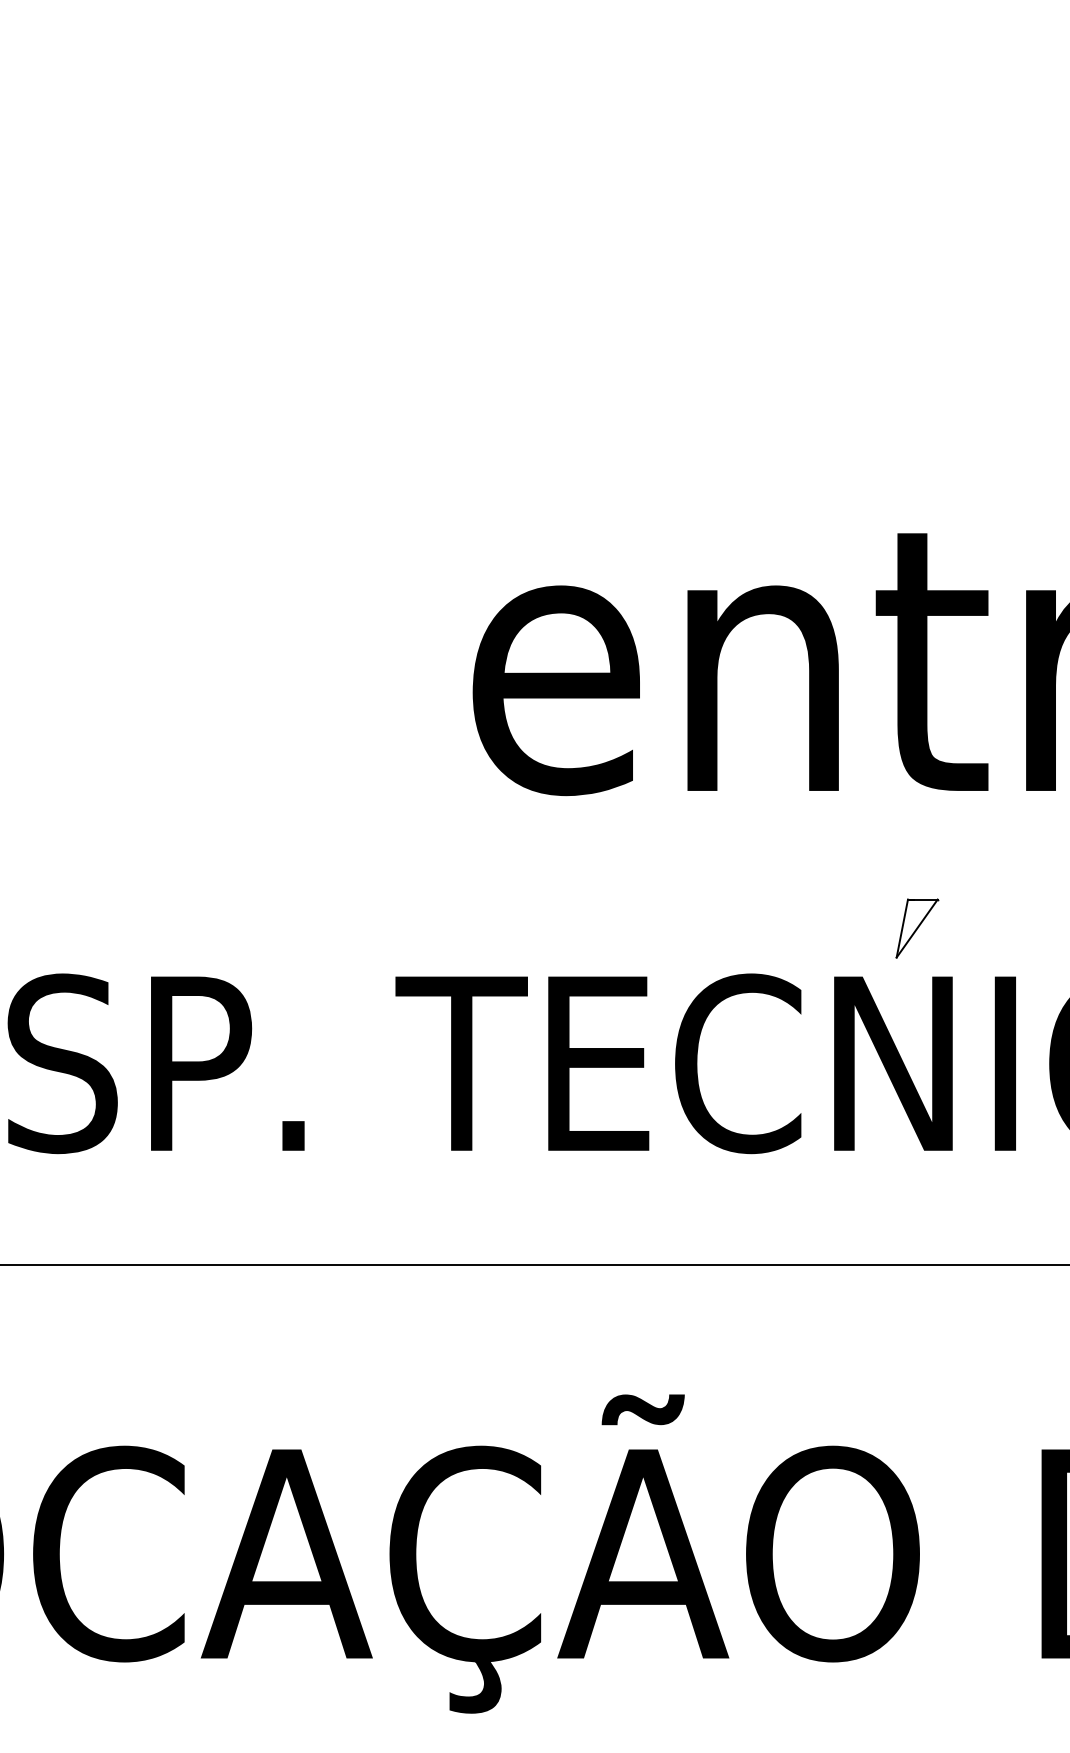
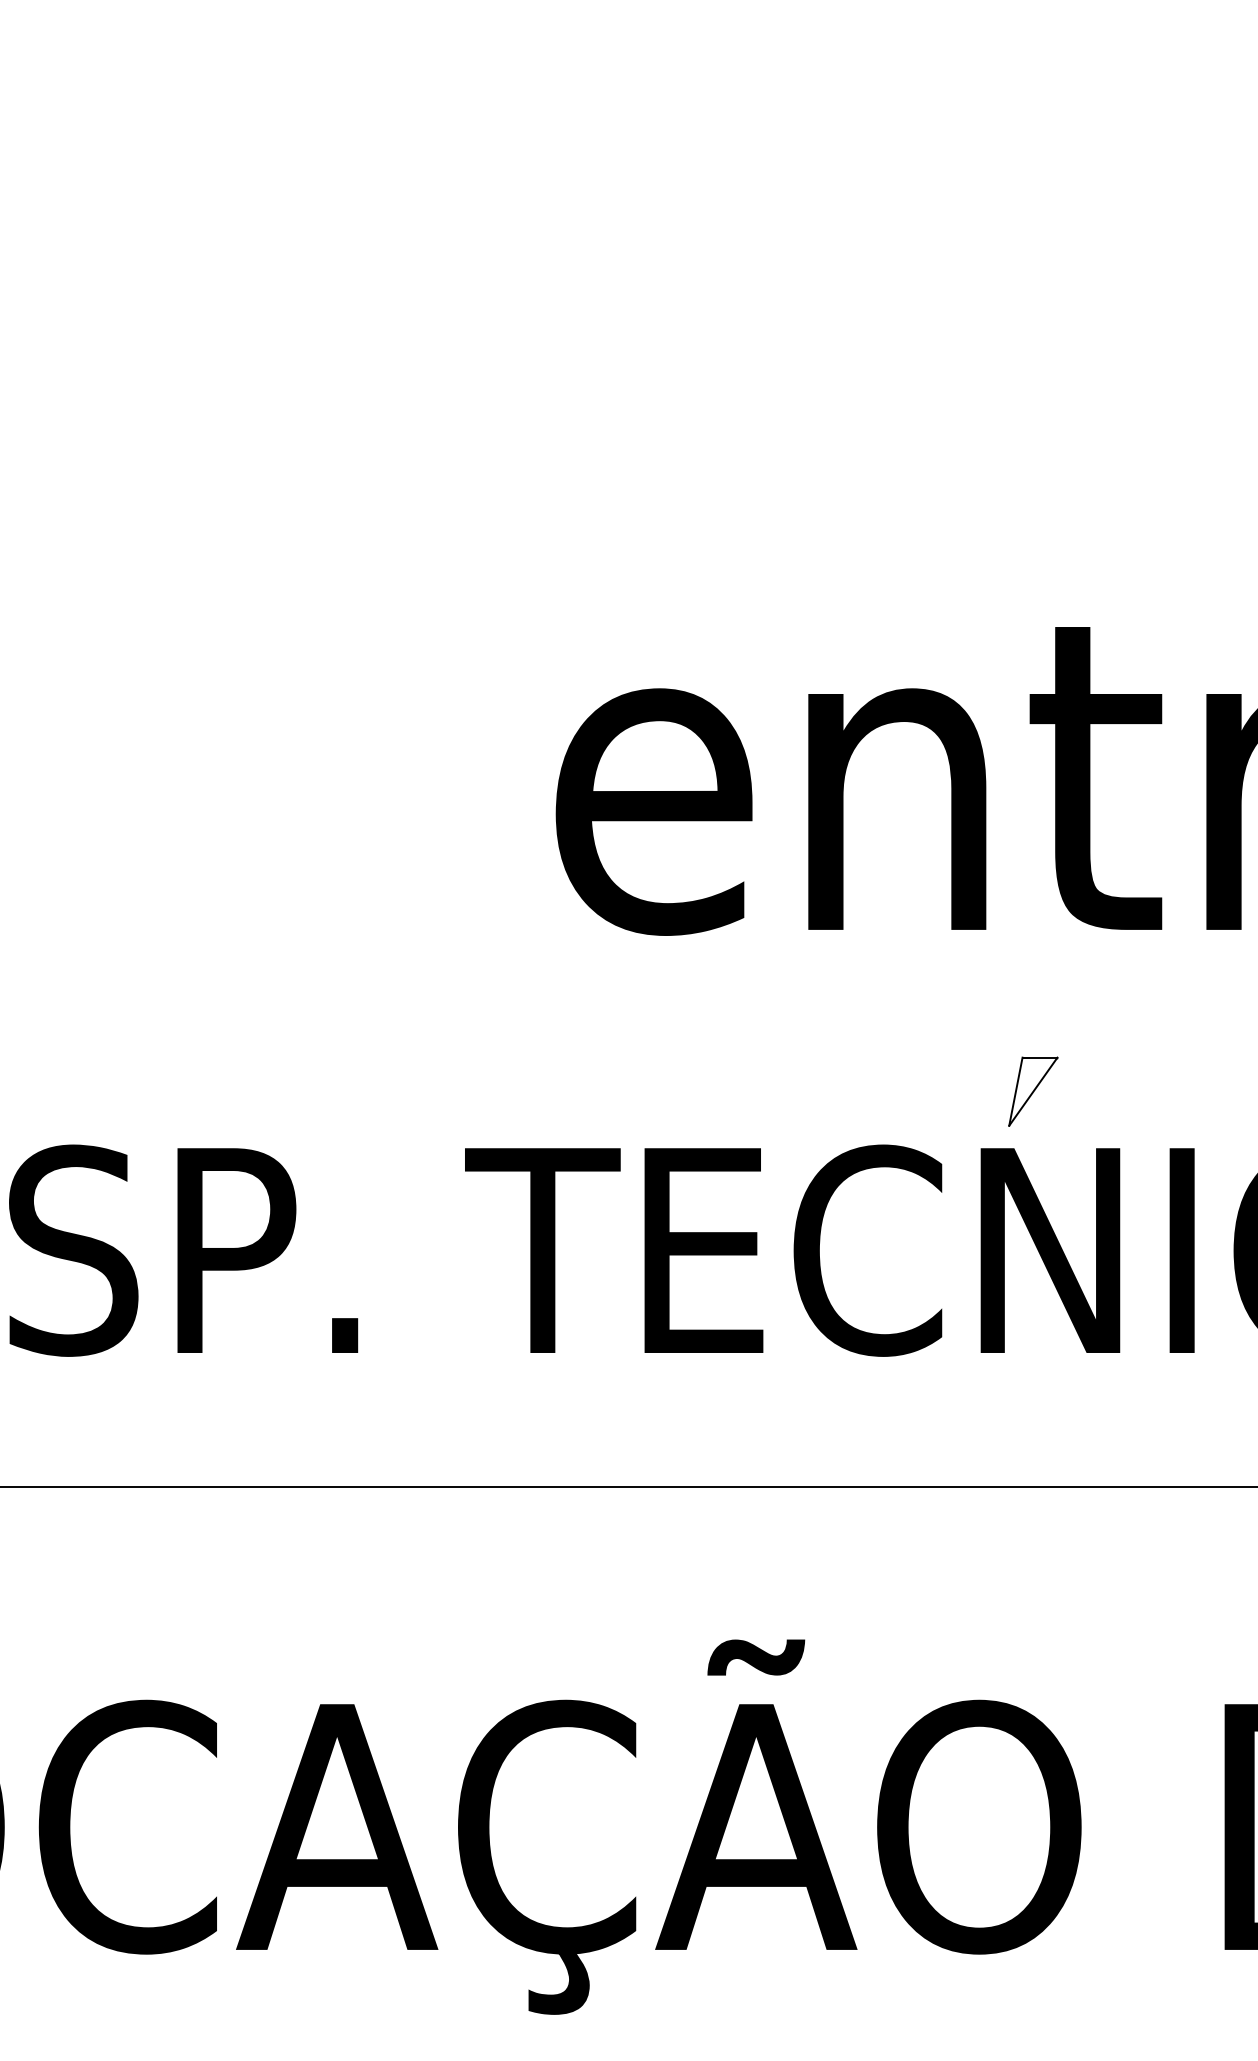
part: (917, 928) -> (1033, 1091), moved

